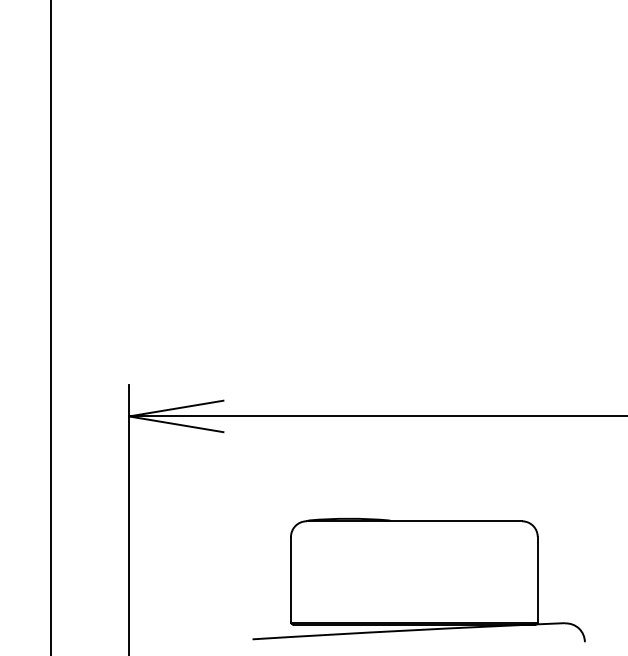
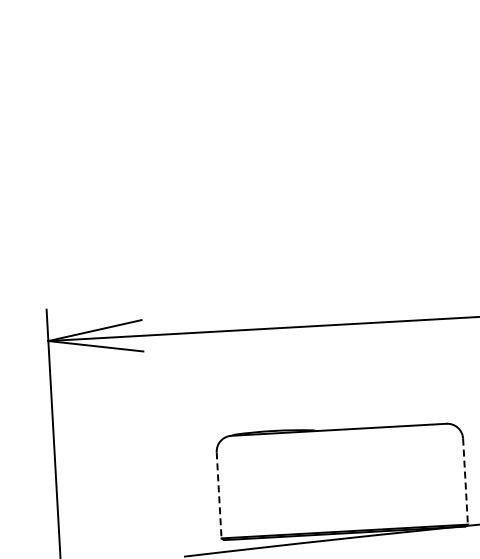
line: (291, 580) -> (219, 495), solid -> dashed
line: (537, 580) -> (465, 482), solid -> dashed

